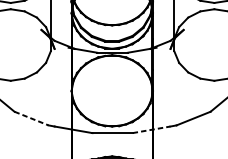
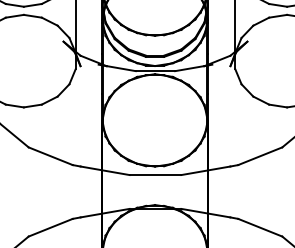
line: (31, 118) -> (50, 156), dashed -> solid
line: (151, 129) -> (205, 170), dashed -> solid

